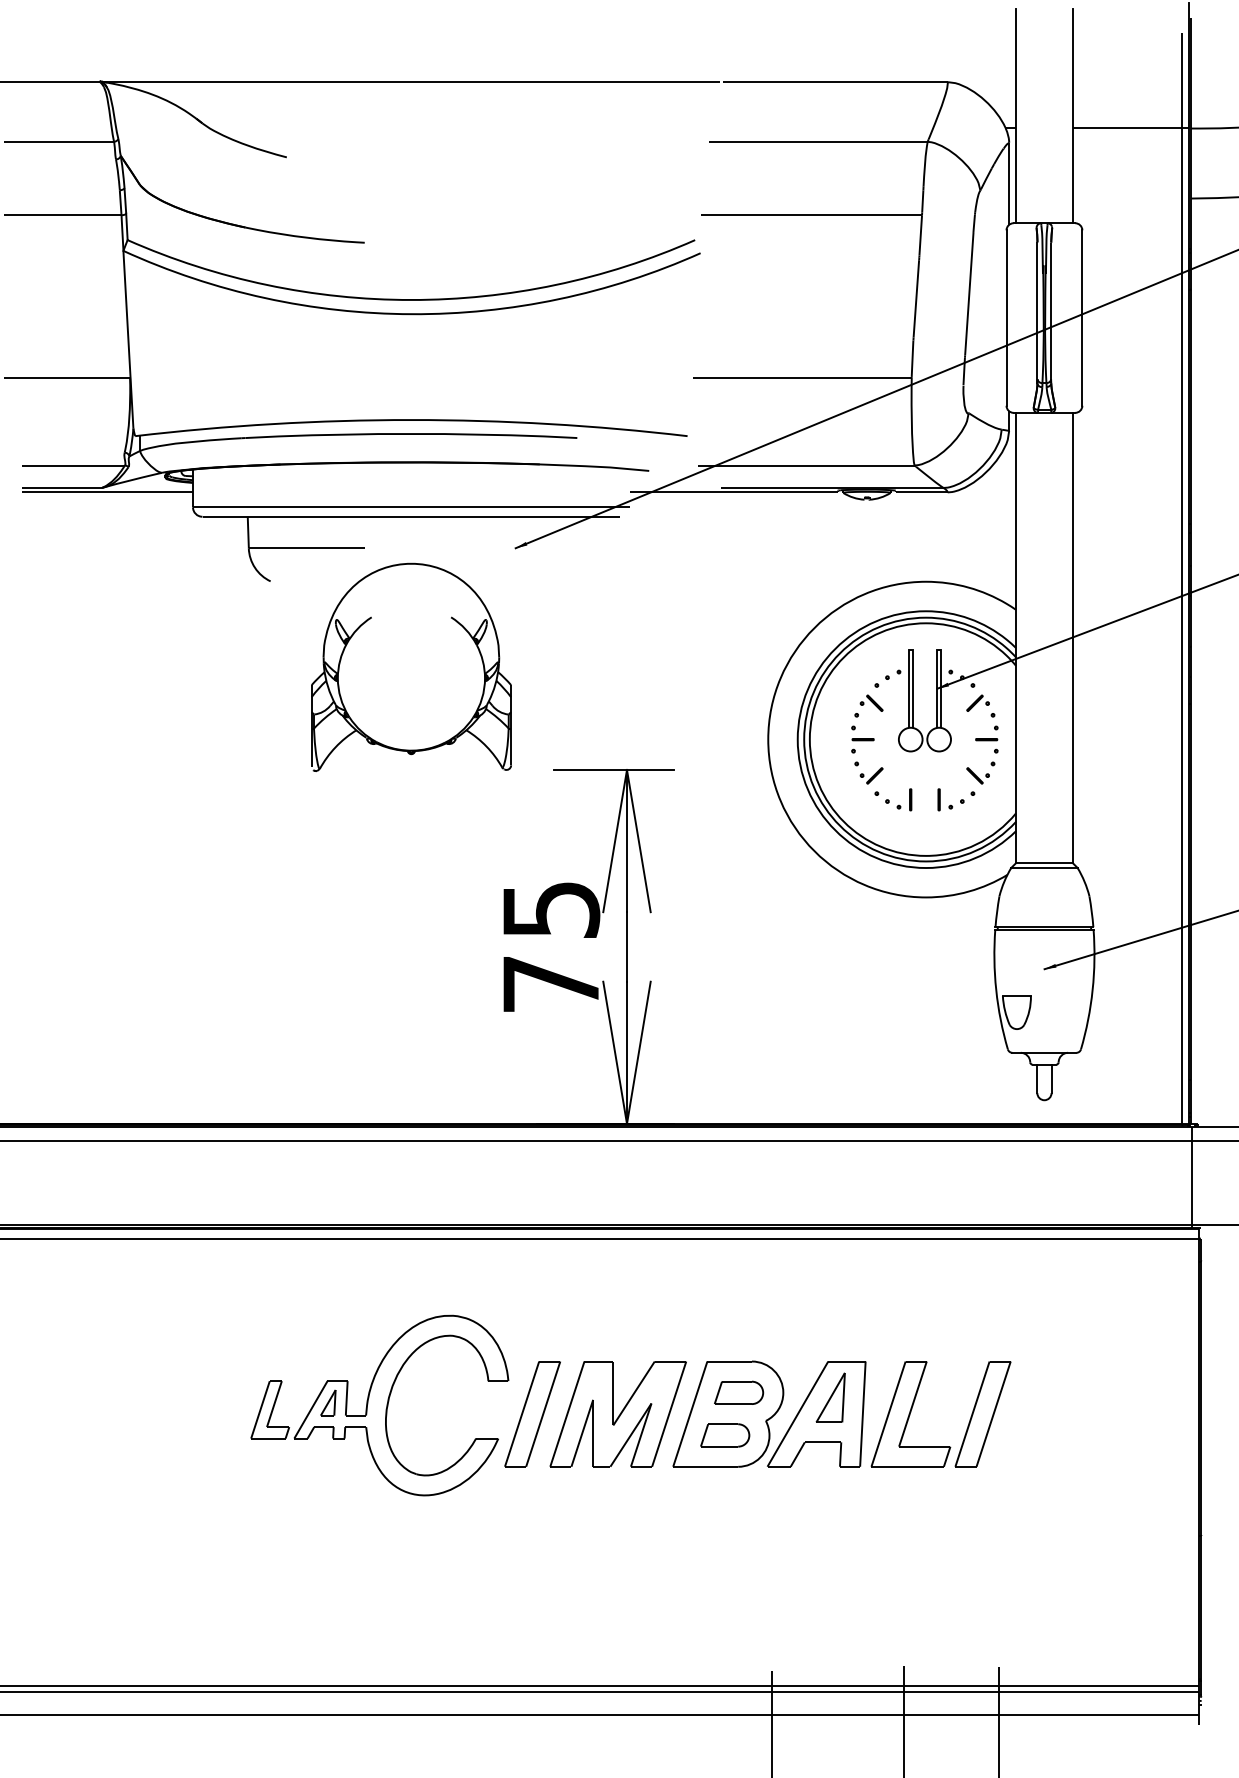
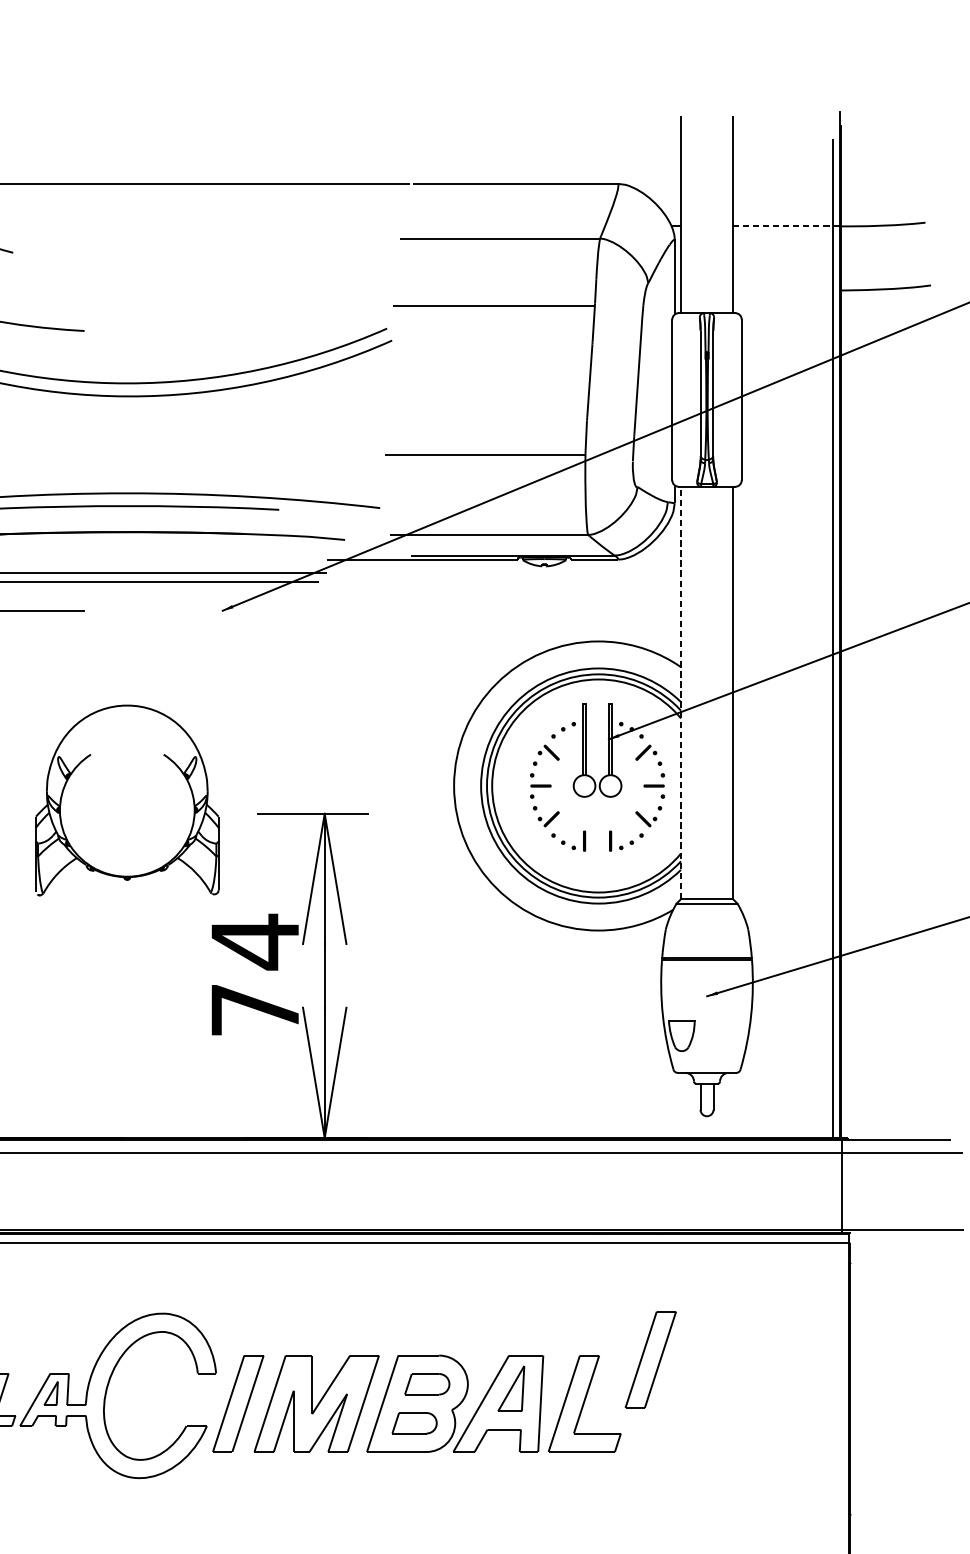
line: (1130, 127) -> (785, 225), solid -> dashed
line: (1016, 637) -> (681, 692), solid -> dashed
part: (411, 666) -> (127, 799), moved
text: (551, 910) -> (255, 942), 75 -> 74
part: (982, 1414) -> (650, 1360), moved

